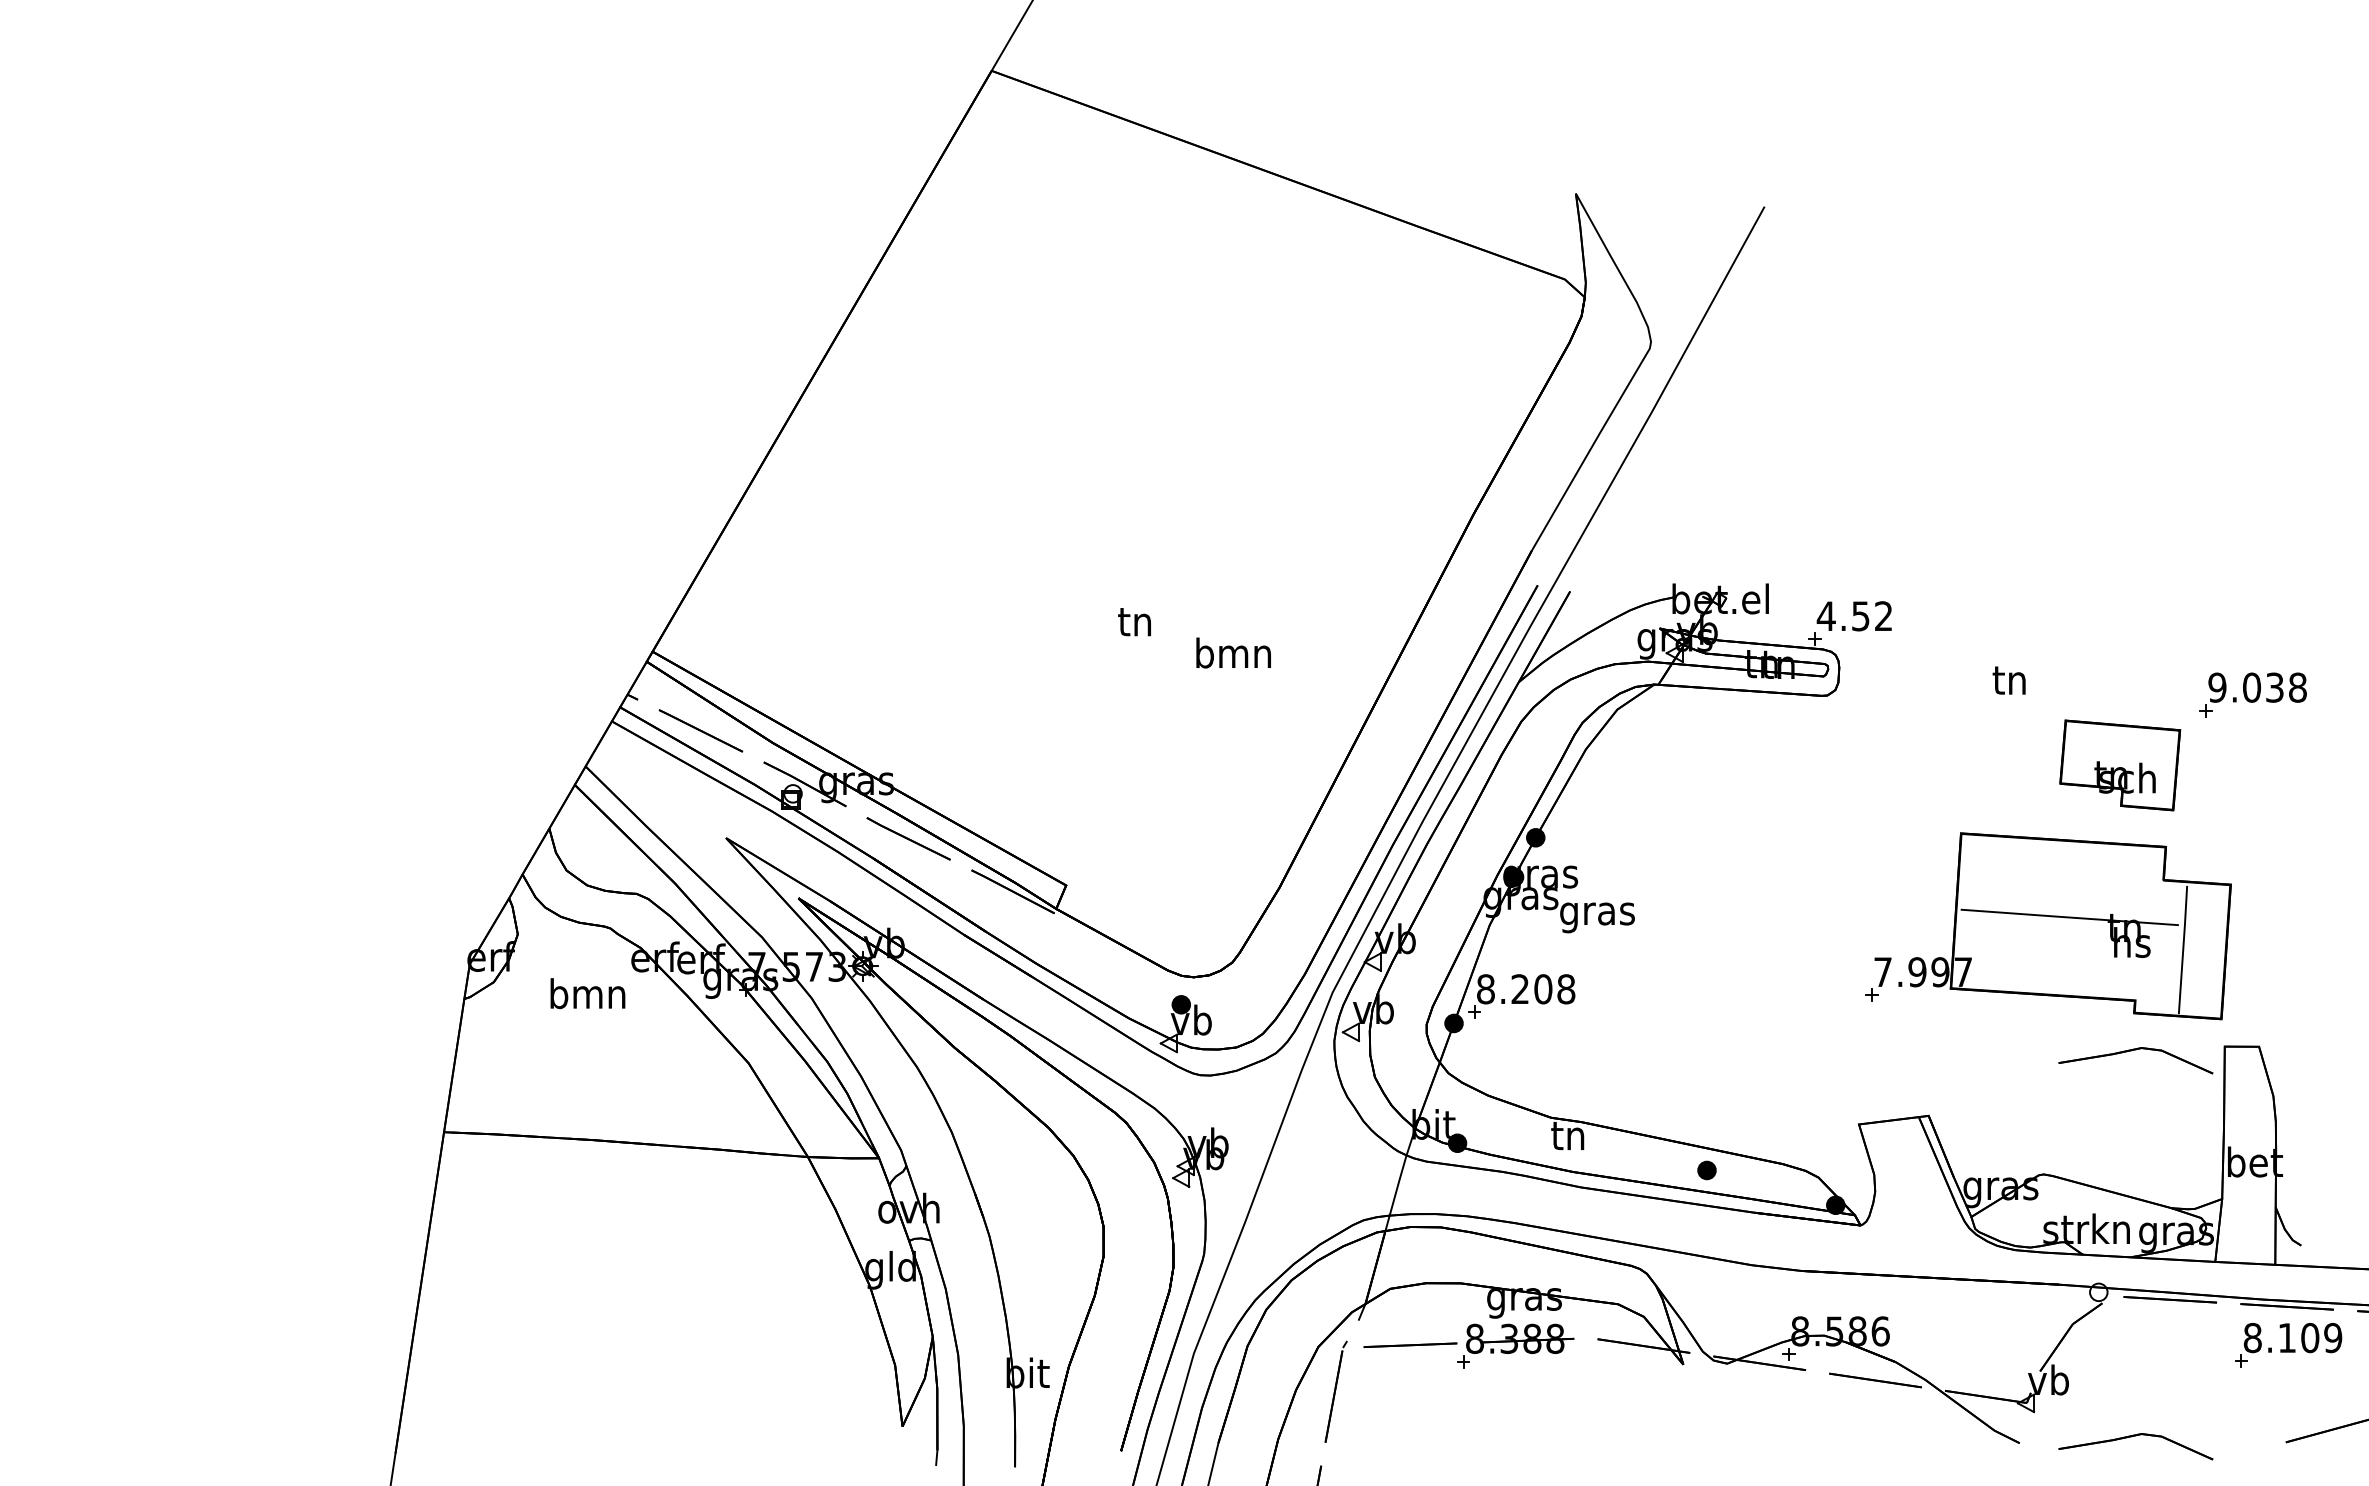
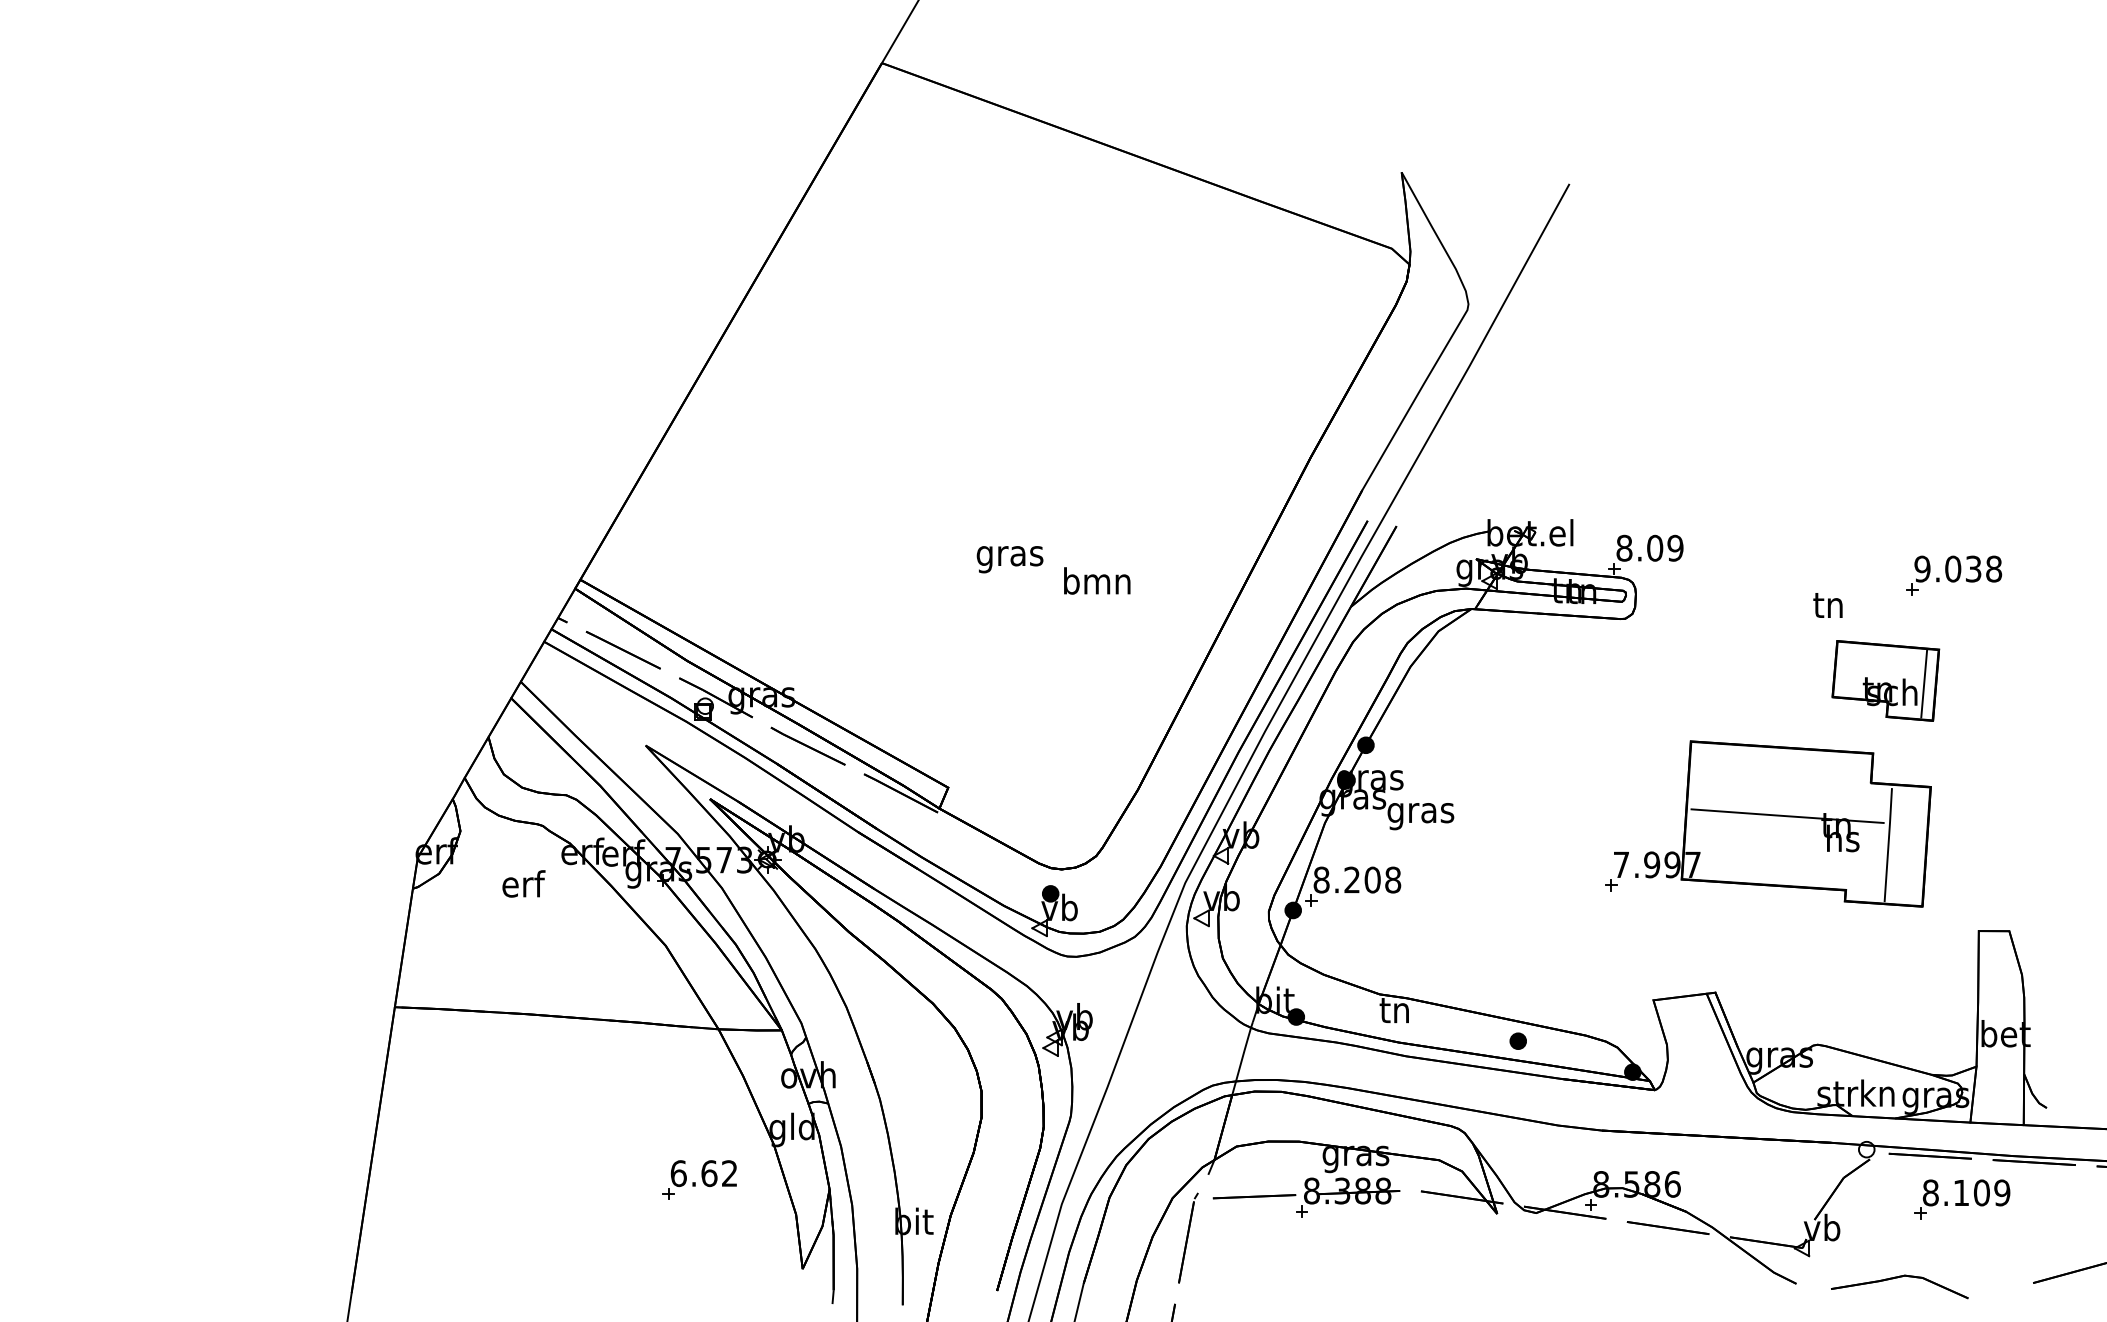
text: (1854, 616) -> (1649, 548), 4.52 -> 8.09
text: (1135, 626) -> (1009, 557), tn -> gras
text: (2008, 680) -> (1827, 605), moved
part: (2252, 694) -> (1953, 575), moved
line: (2163, 768) -> (1924, 683), added
part: (2048, 926) -> (1768, 824), moved
text: (587, 993) -> (522, 883), bmn -> erf
part: (2131, 1051) -> (1895, 935), removed
part: (786, 1326) -> (699, 1180), added
part: (2288, 1345) -> (1962, 1199), moved

